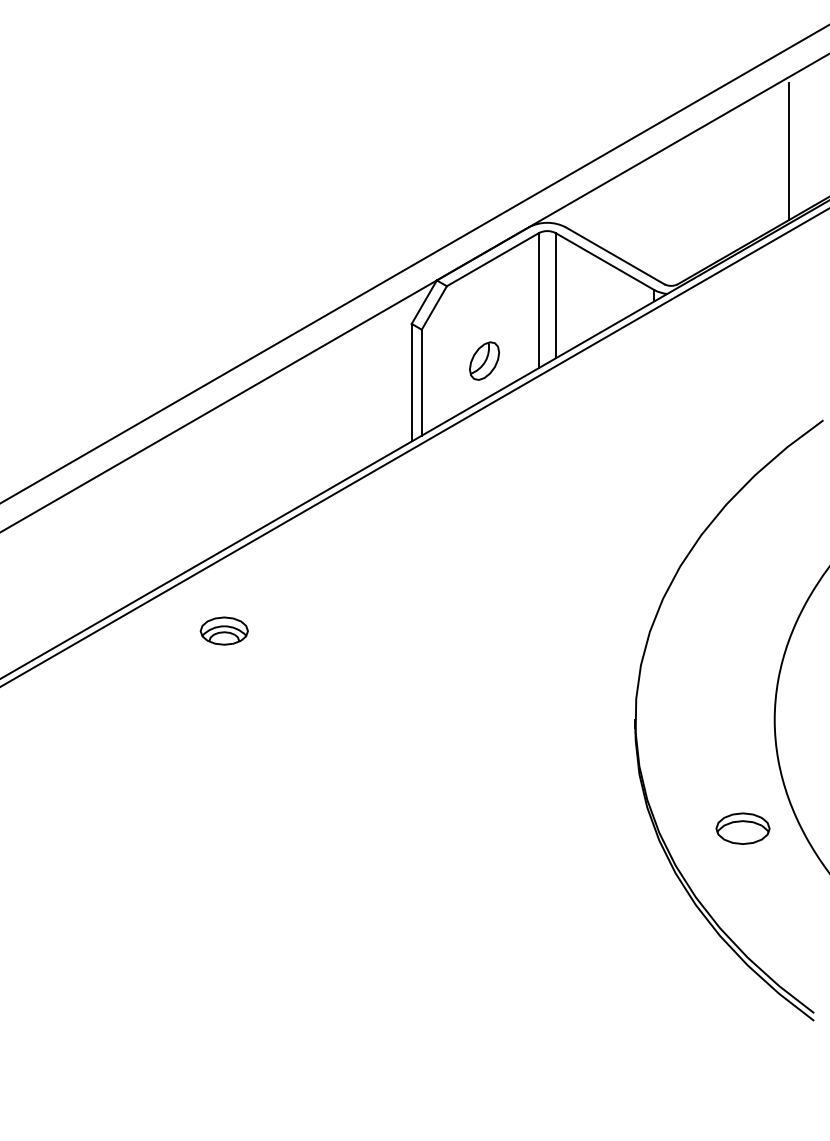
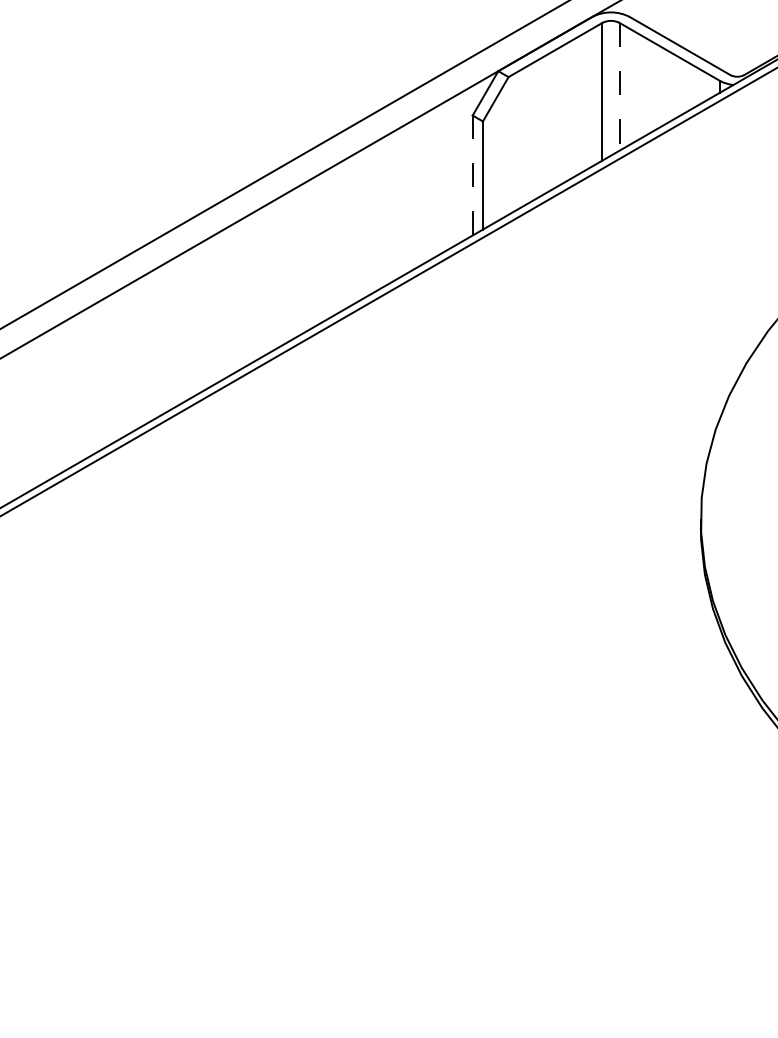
line: (555, 295) -> (619, 86), solid -> dashed
part: (484, 360) -> (546, 152), removed
line: (411, 382) -> (472, 175), solid -> dashed
part: (223, 630) -> (280, 428), removed

